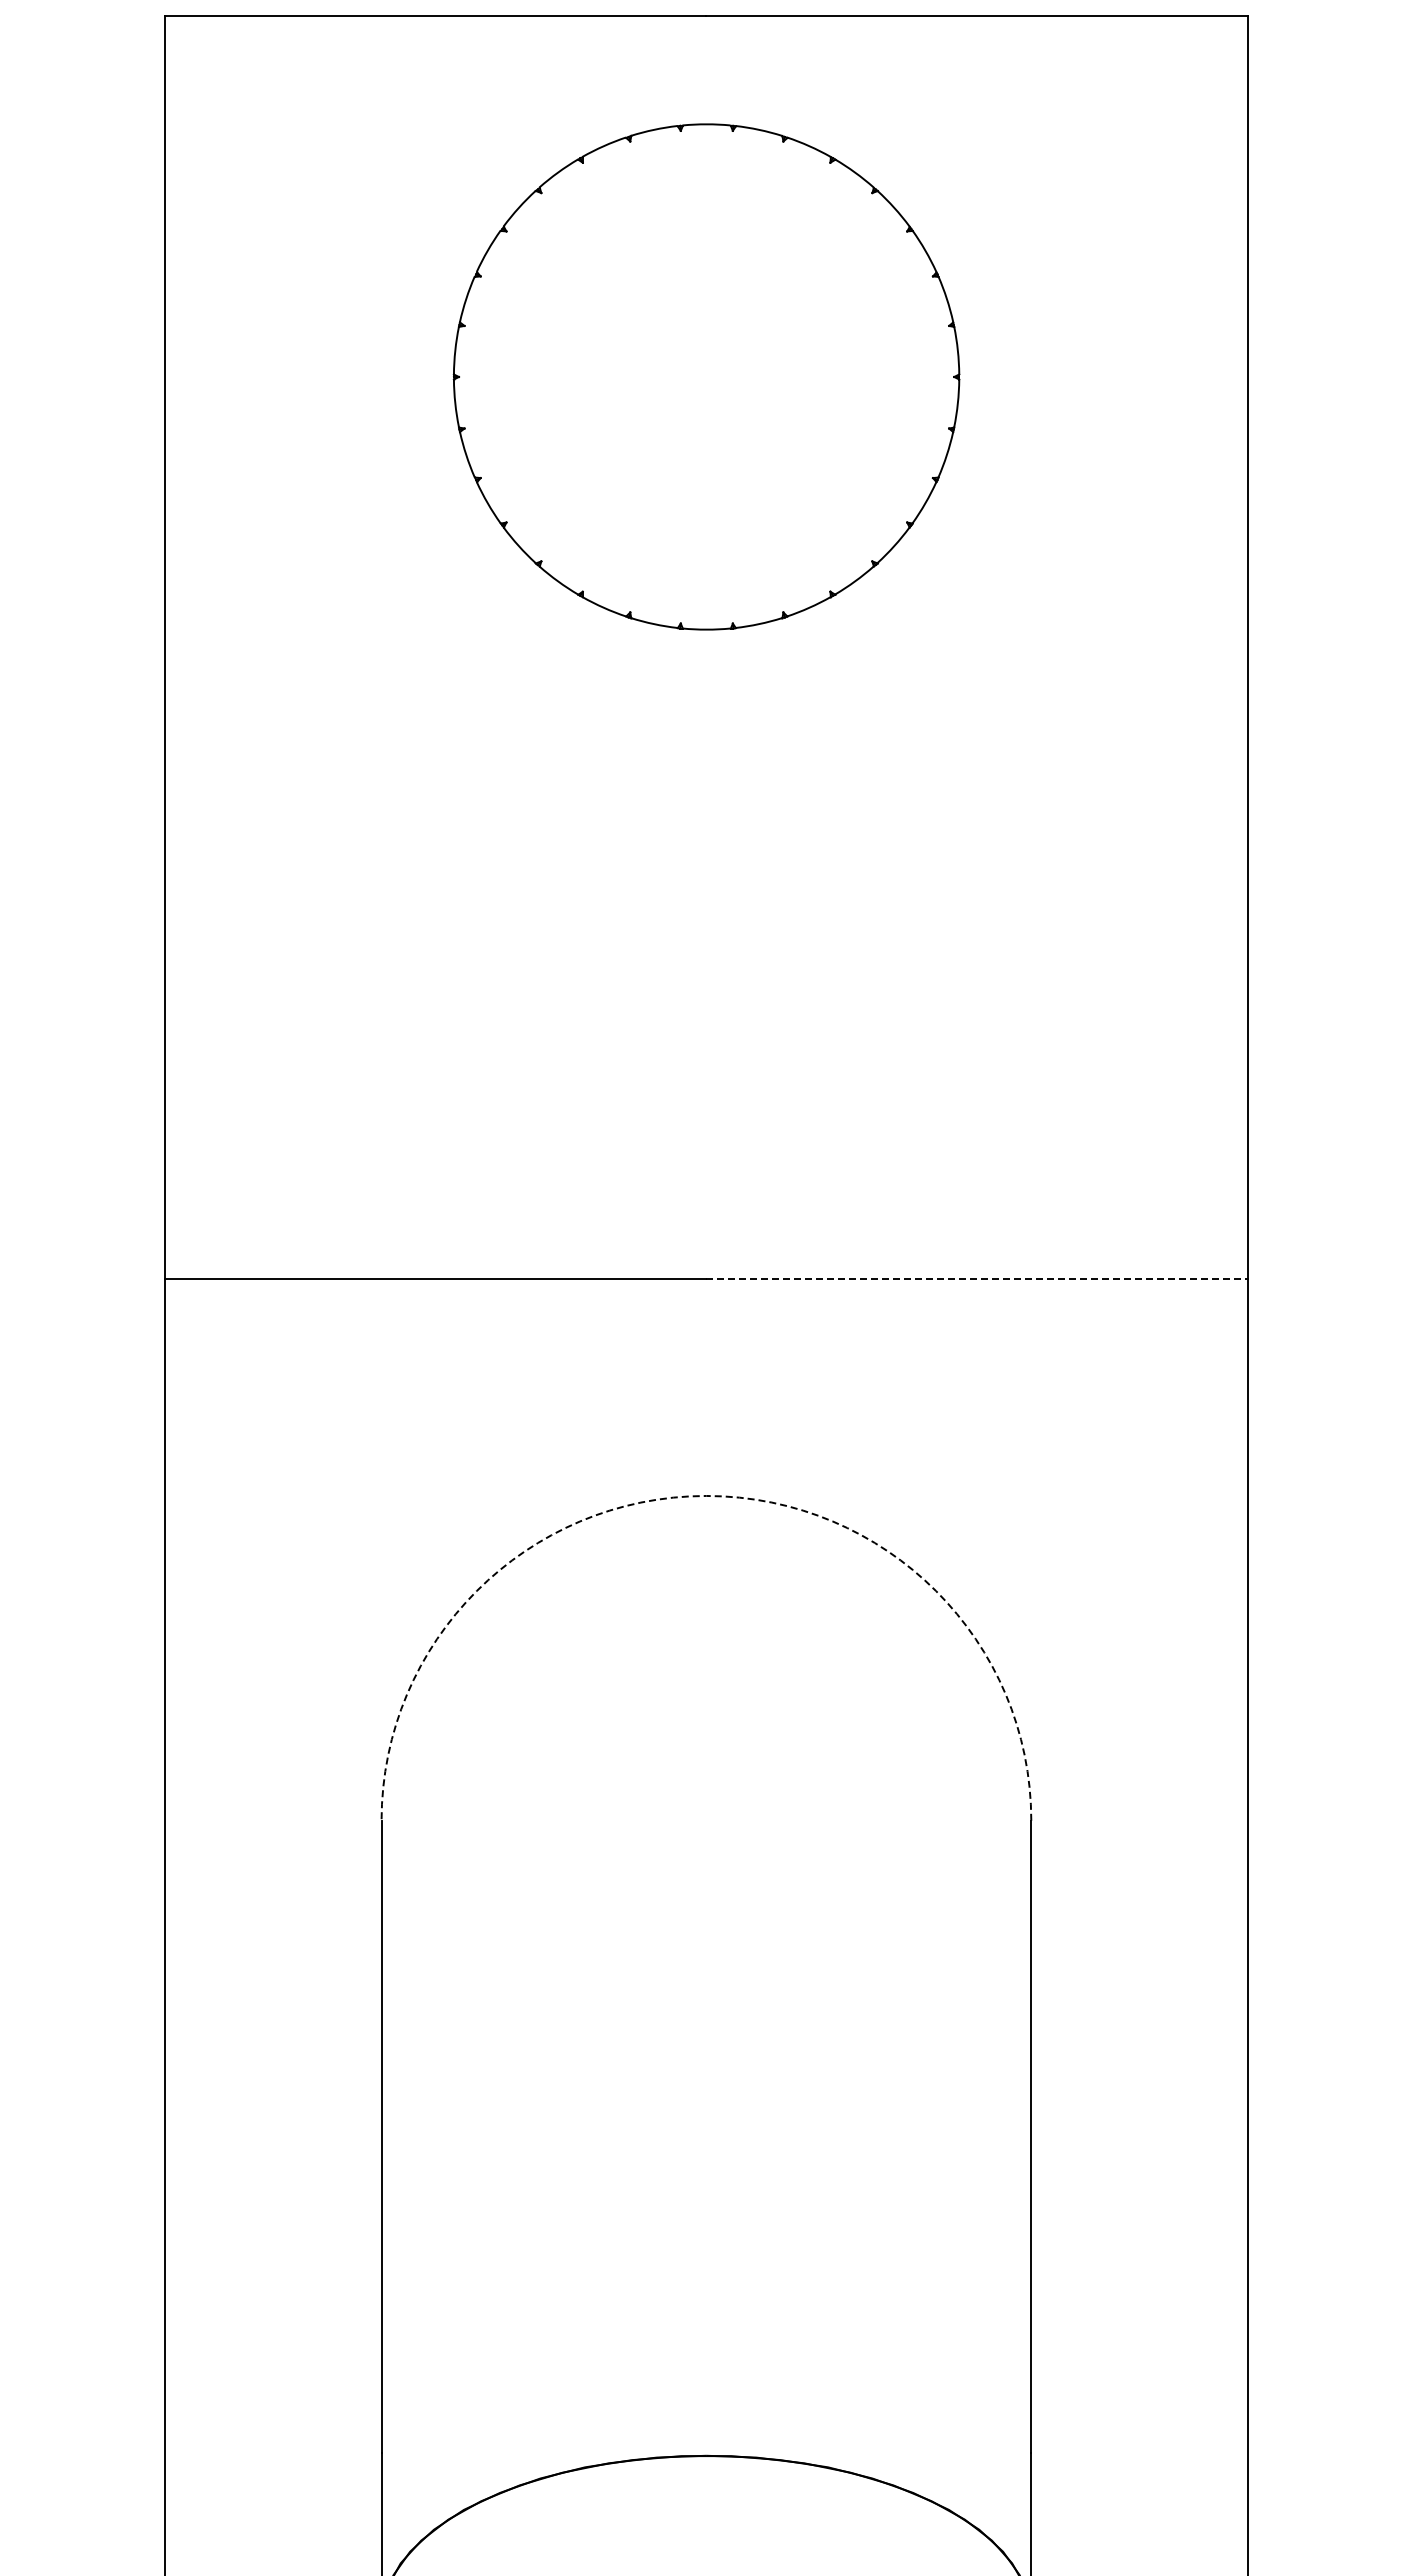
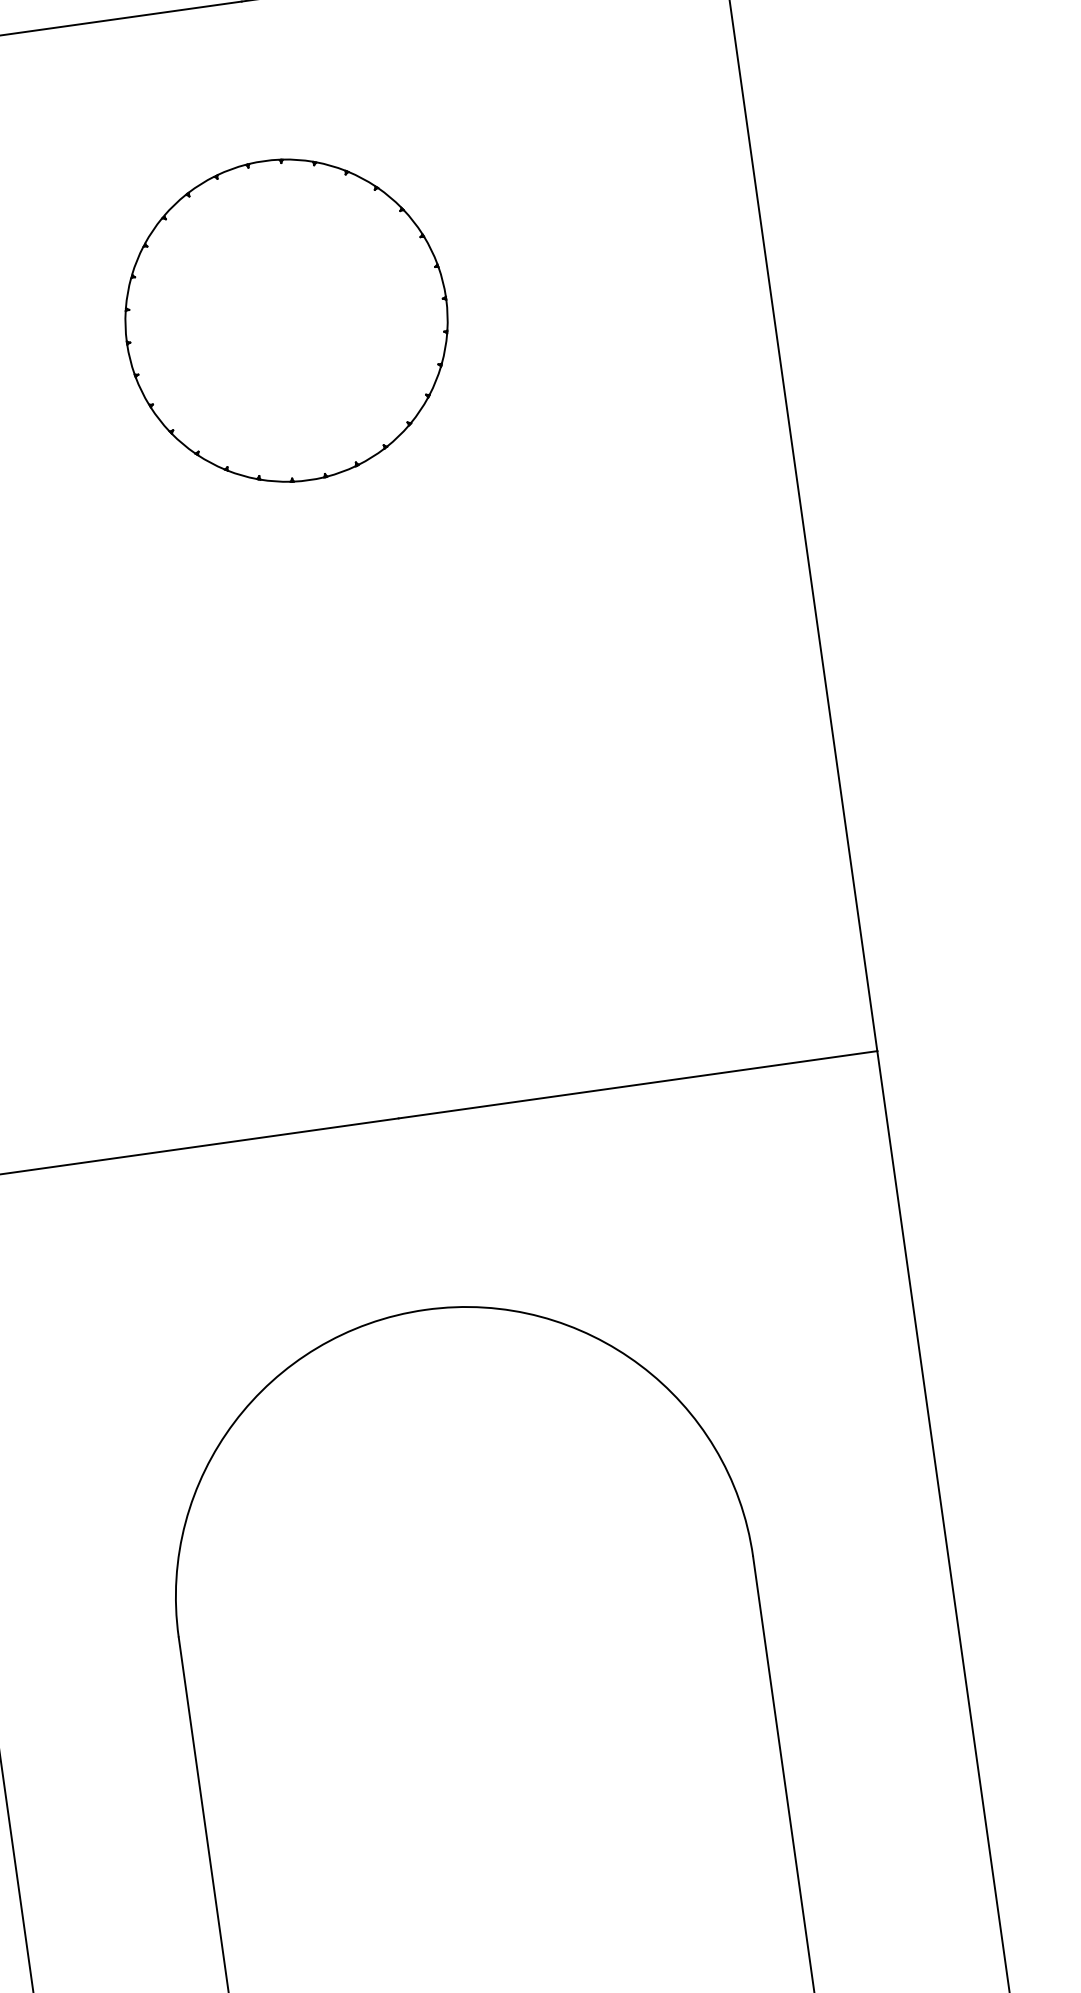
part: (705, 376) -> (285, 320), size x0.71
line: (977, 1279) -> (638, 1084), dashed -> solid
arc: (706, 1495) -> (425, 1309), dashed -> solid

